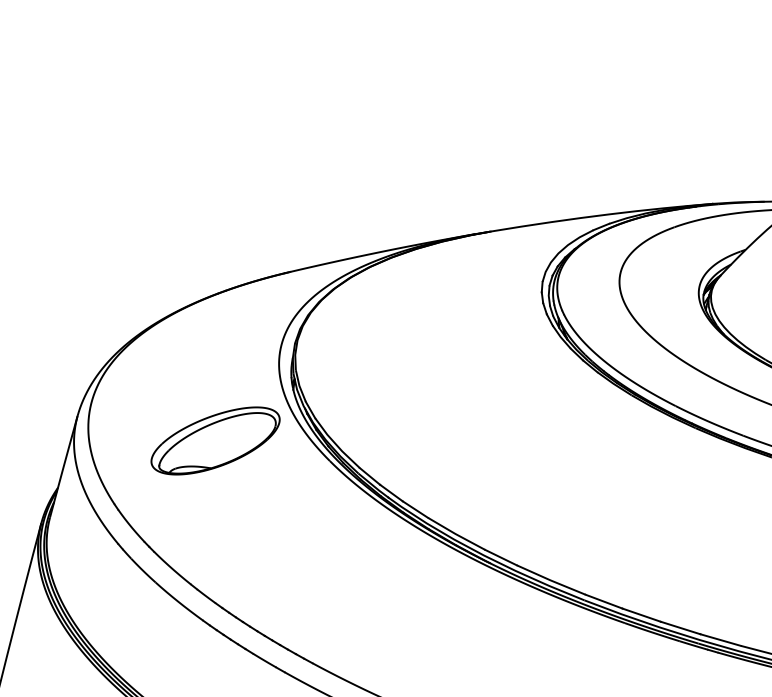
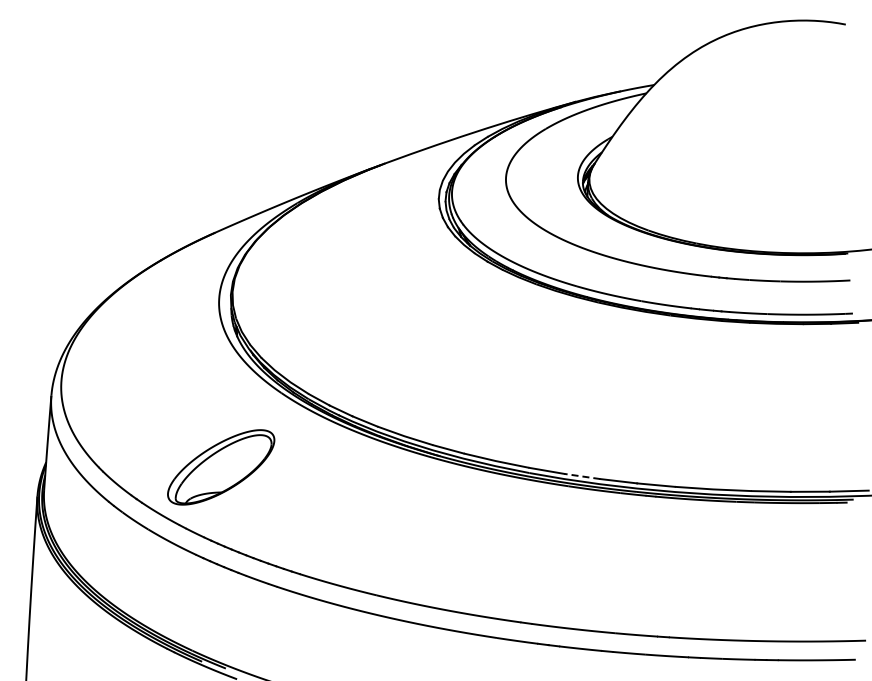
part: (215, 440) -> (221, 467), moved
line: (640, 615) -> (581, 476), solid -> dashed

